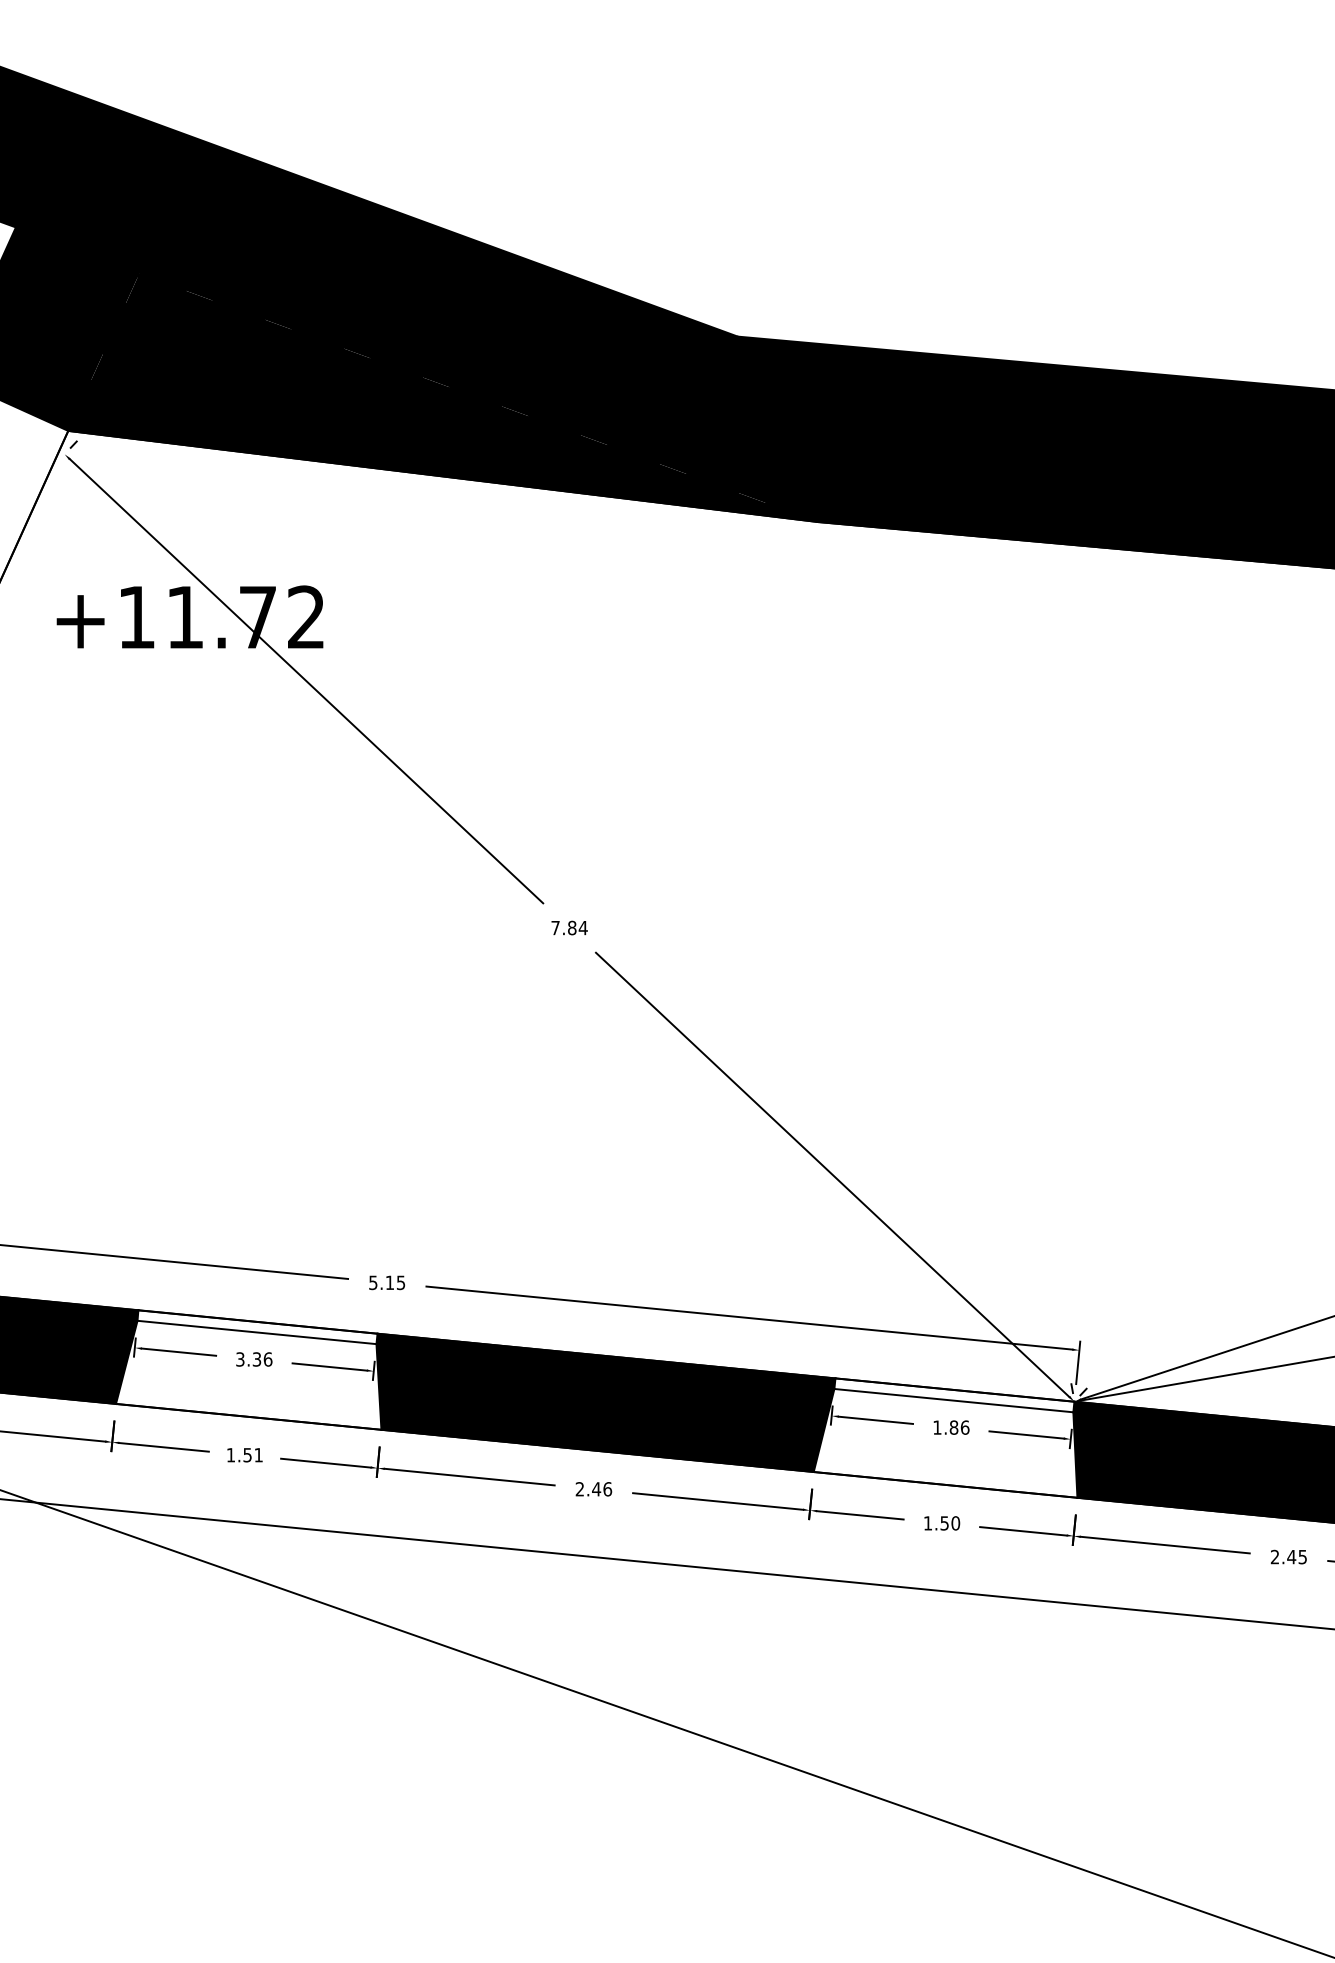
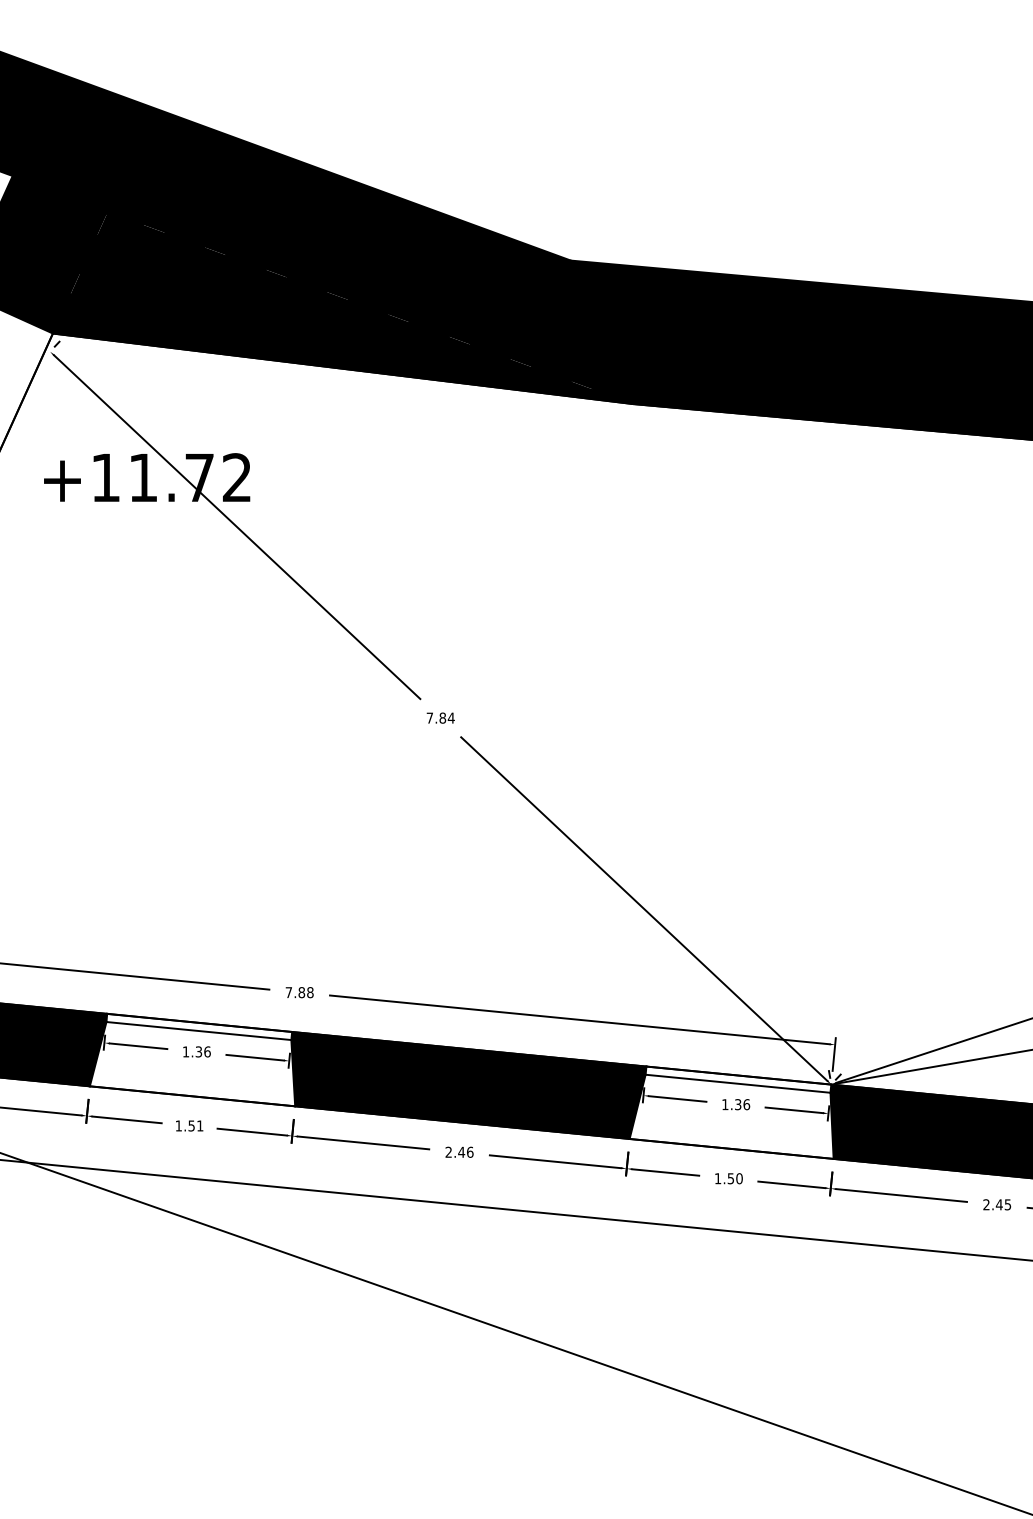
text: (387, 1282) -> (299, 992), 5.15 -> 7.88
text: (239, 1358) -> (185, 1051), 3.36 -> 1.36
text: (953, 1427) -> (737, 1104), 1.86 -> 1.36

